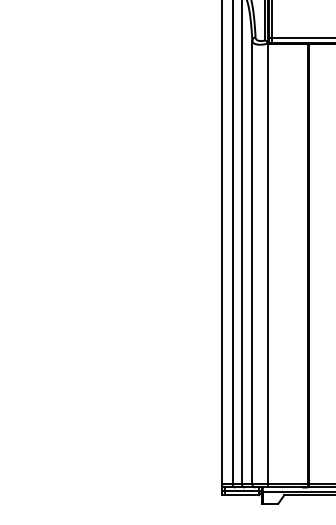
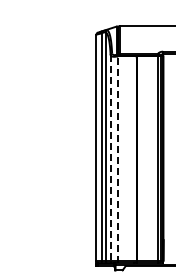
line: (252, 263) -> (110, 158), solid -> dashed
line: (267, 265) -> (117, 159), solid -> dashed

